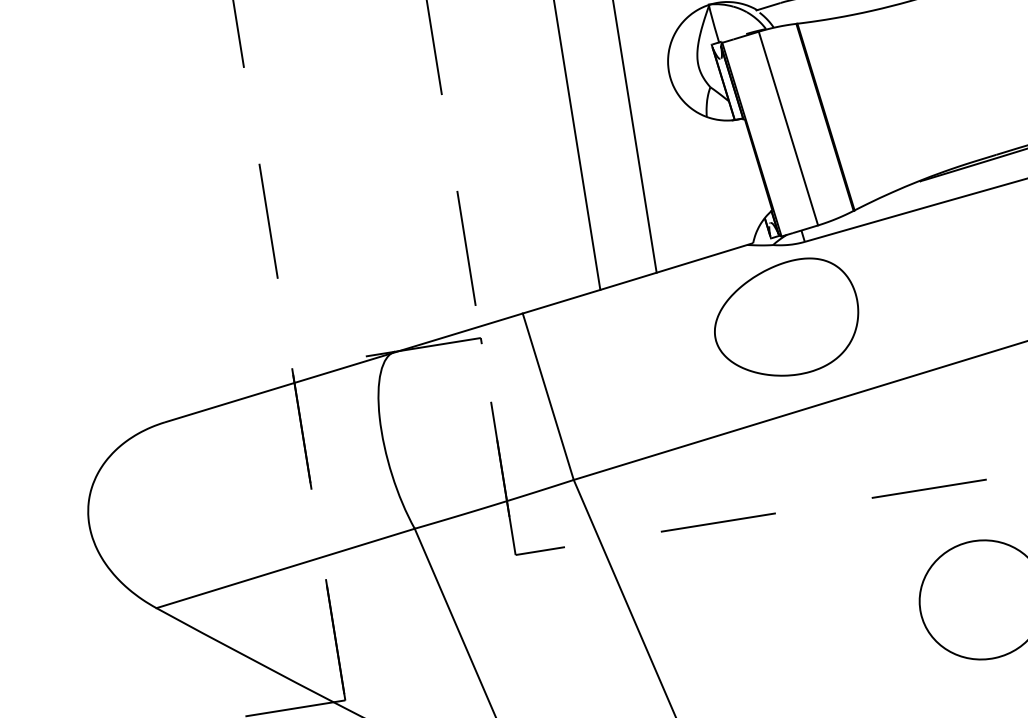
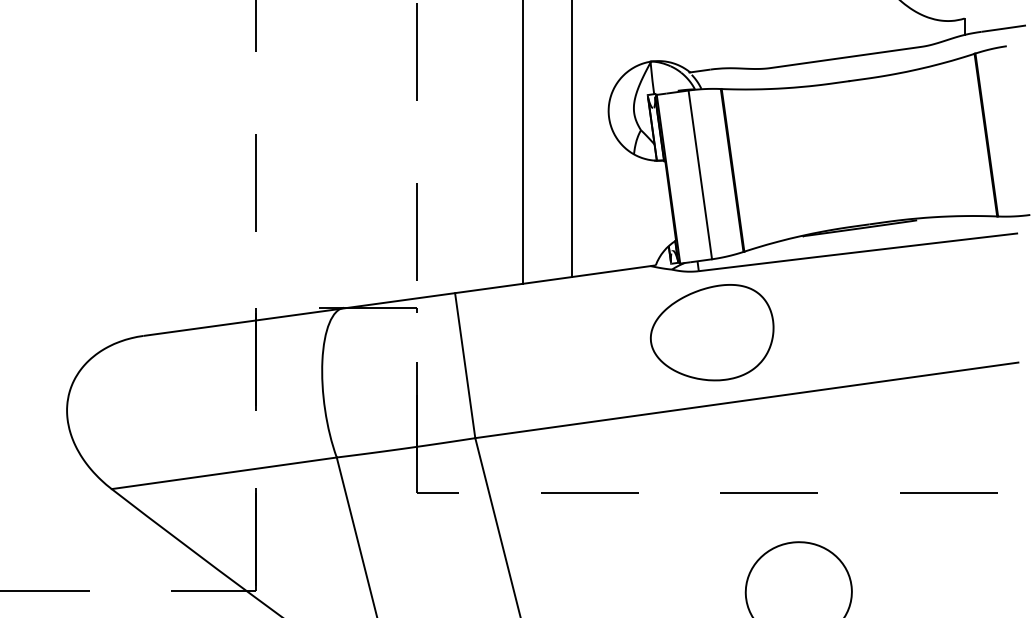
part: (786, 318) -> (712, 332), moved

